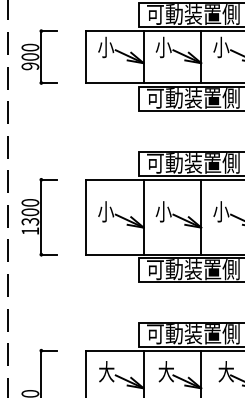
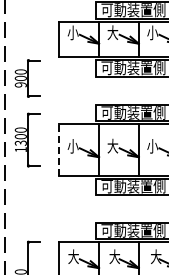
text: (163, 46) -> (112, 32), 小 -> 大
part: (39, 57) -> (27, 78), moved
text: (163, 210) -> (112, 145), 小 -> 大
part: (39, 216) -> (27, 139), moved
line: (86, 217) -> (59, 150), solid -> dashed

